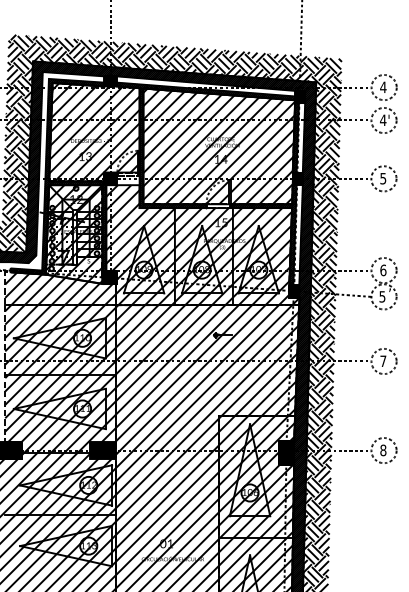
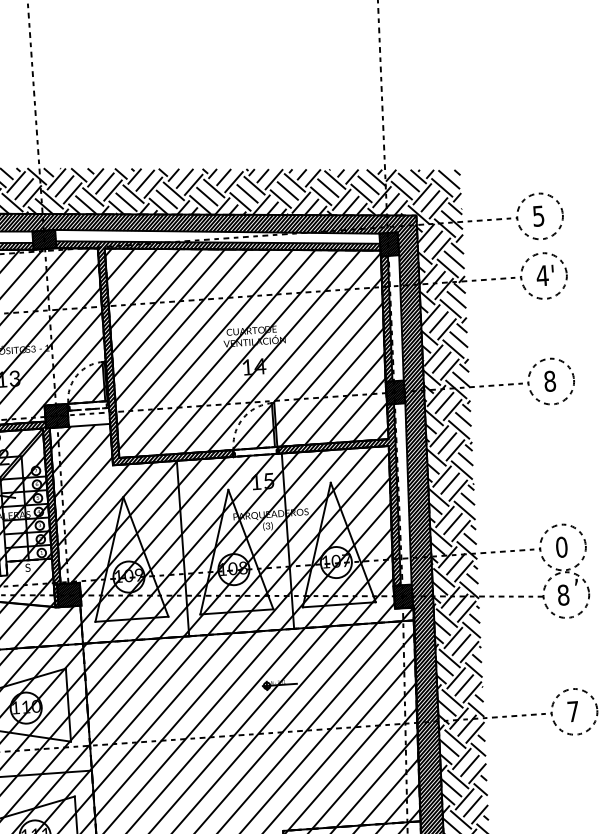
text: (383, 87) -> (538, 216), 4 -> 5
text: (383, 178) -> (550, 380), 5 -> 8
text: (383, 269) -> (561, 545), 6 -> 0
text: (382, 296) -> (563, 594), 5 -> 8

